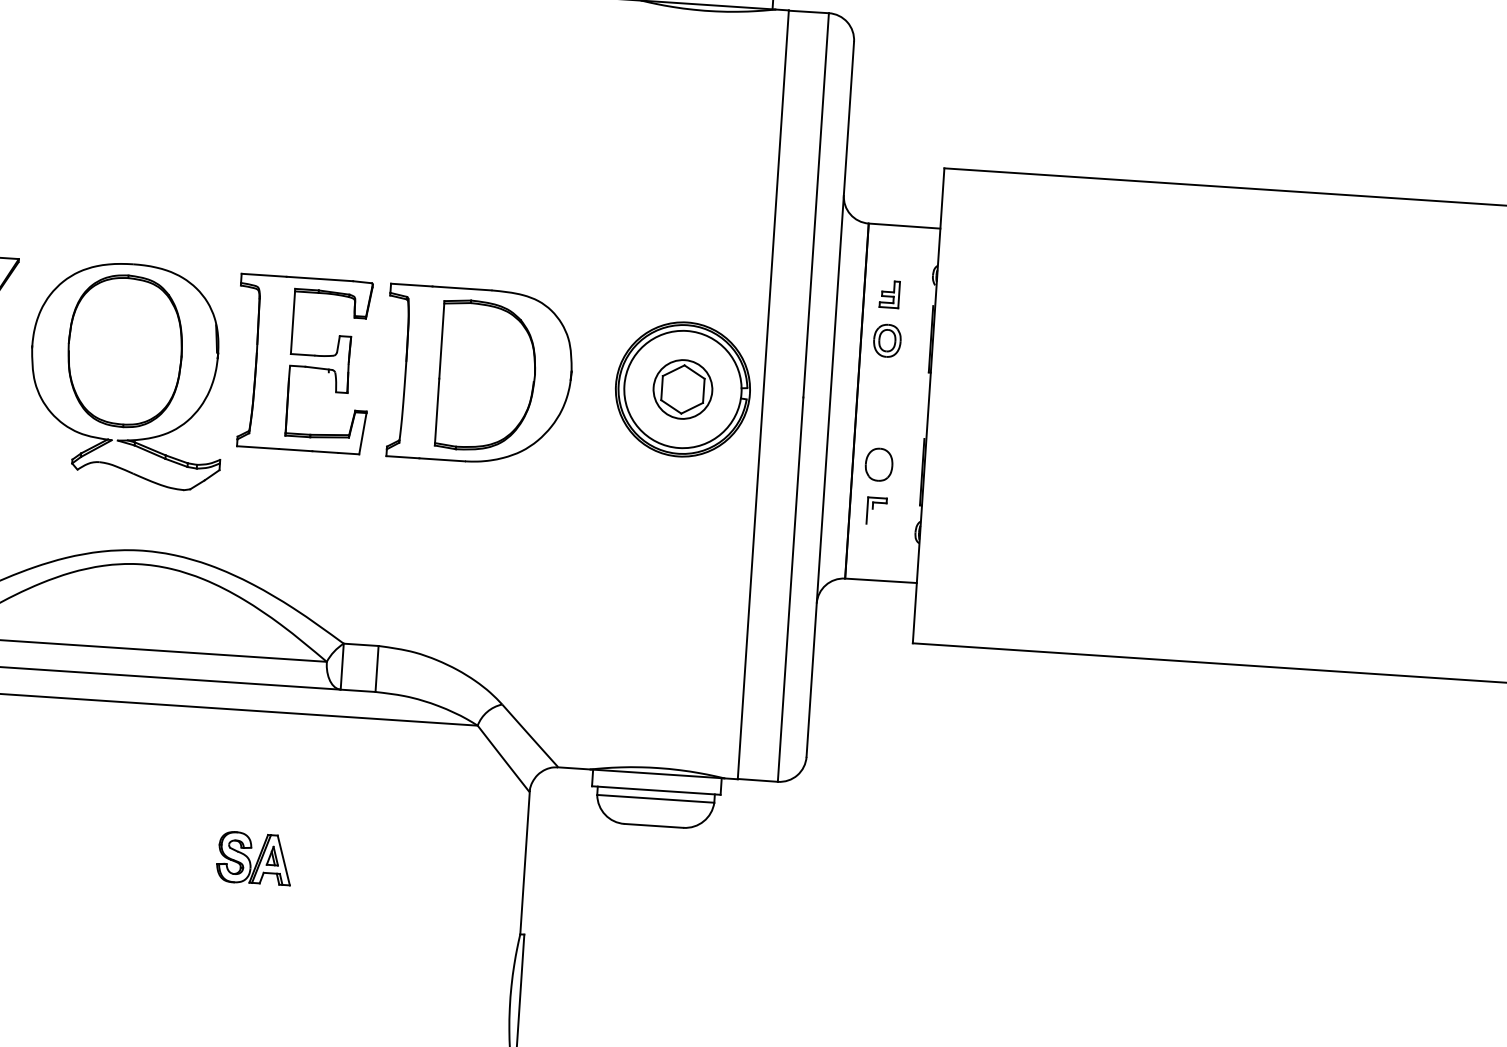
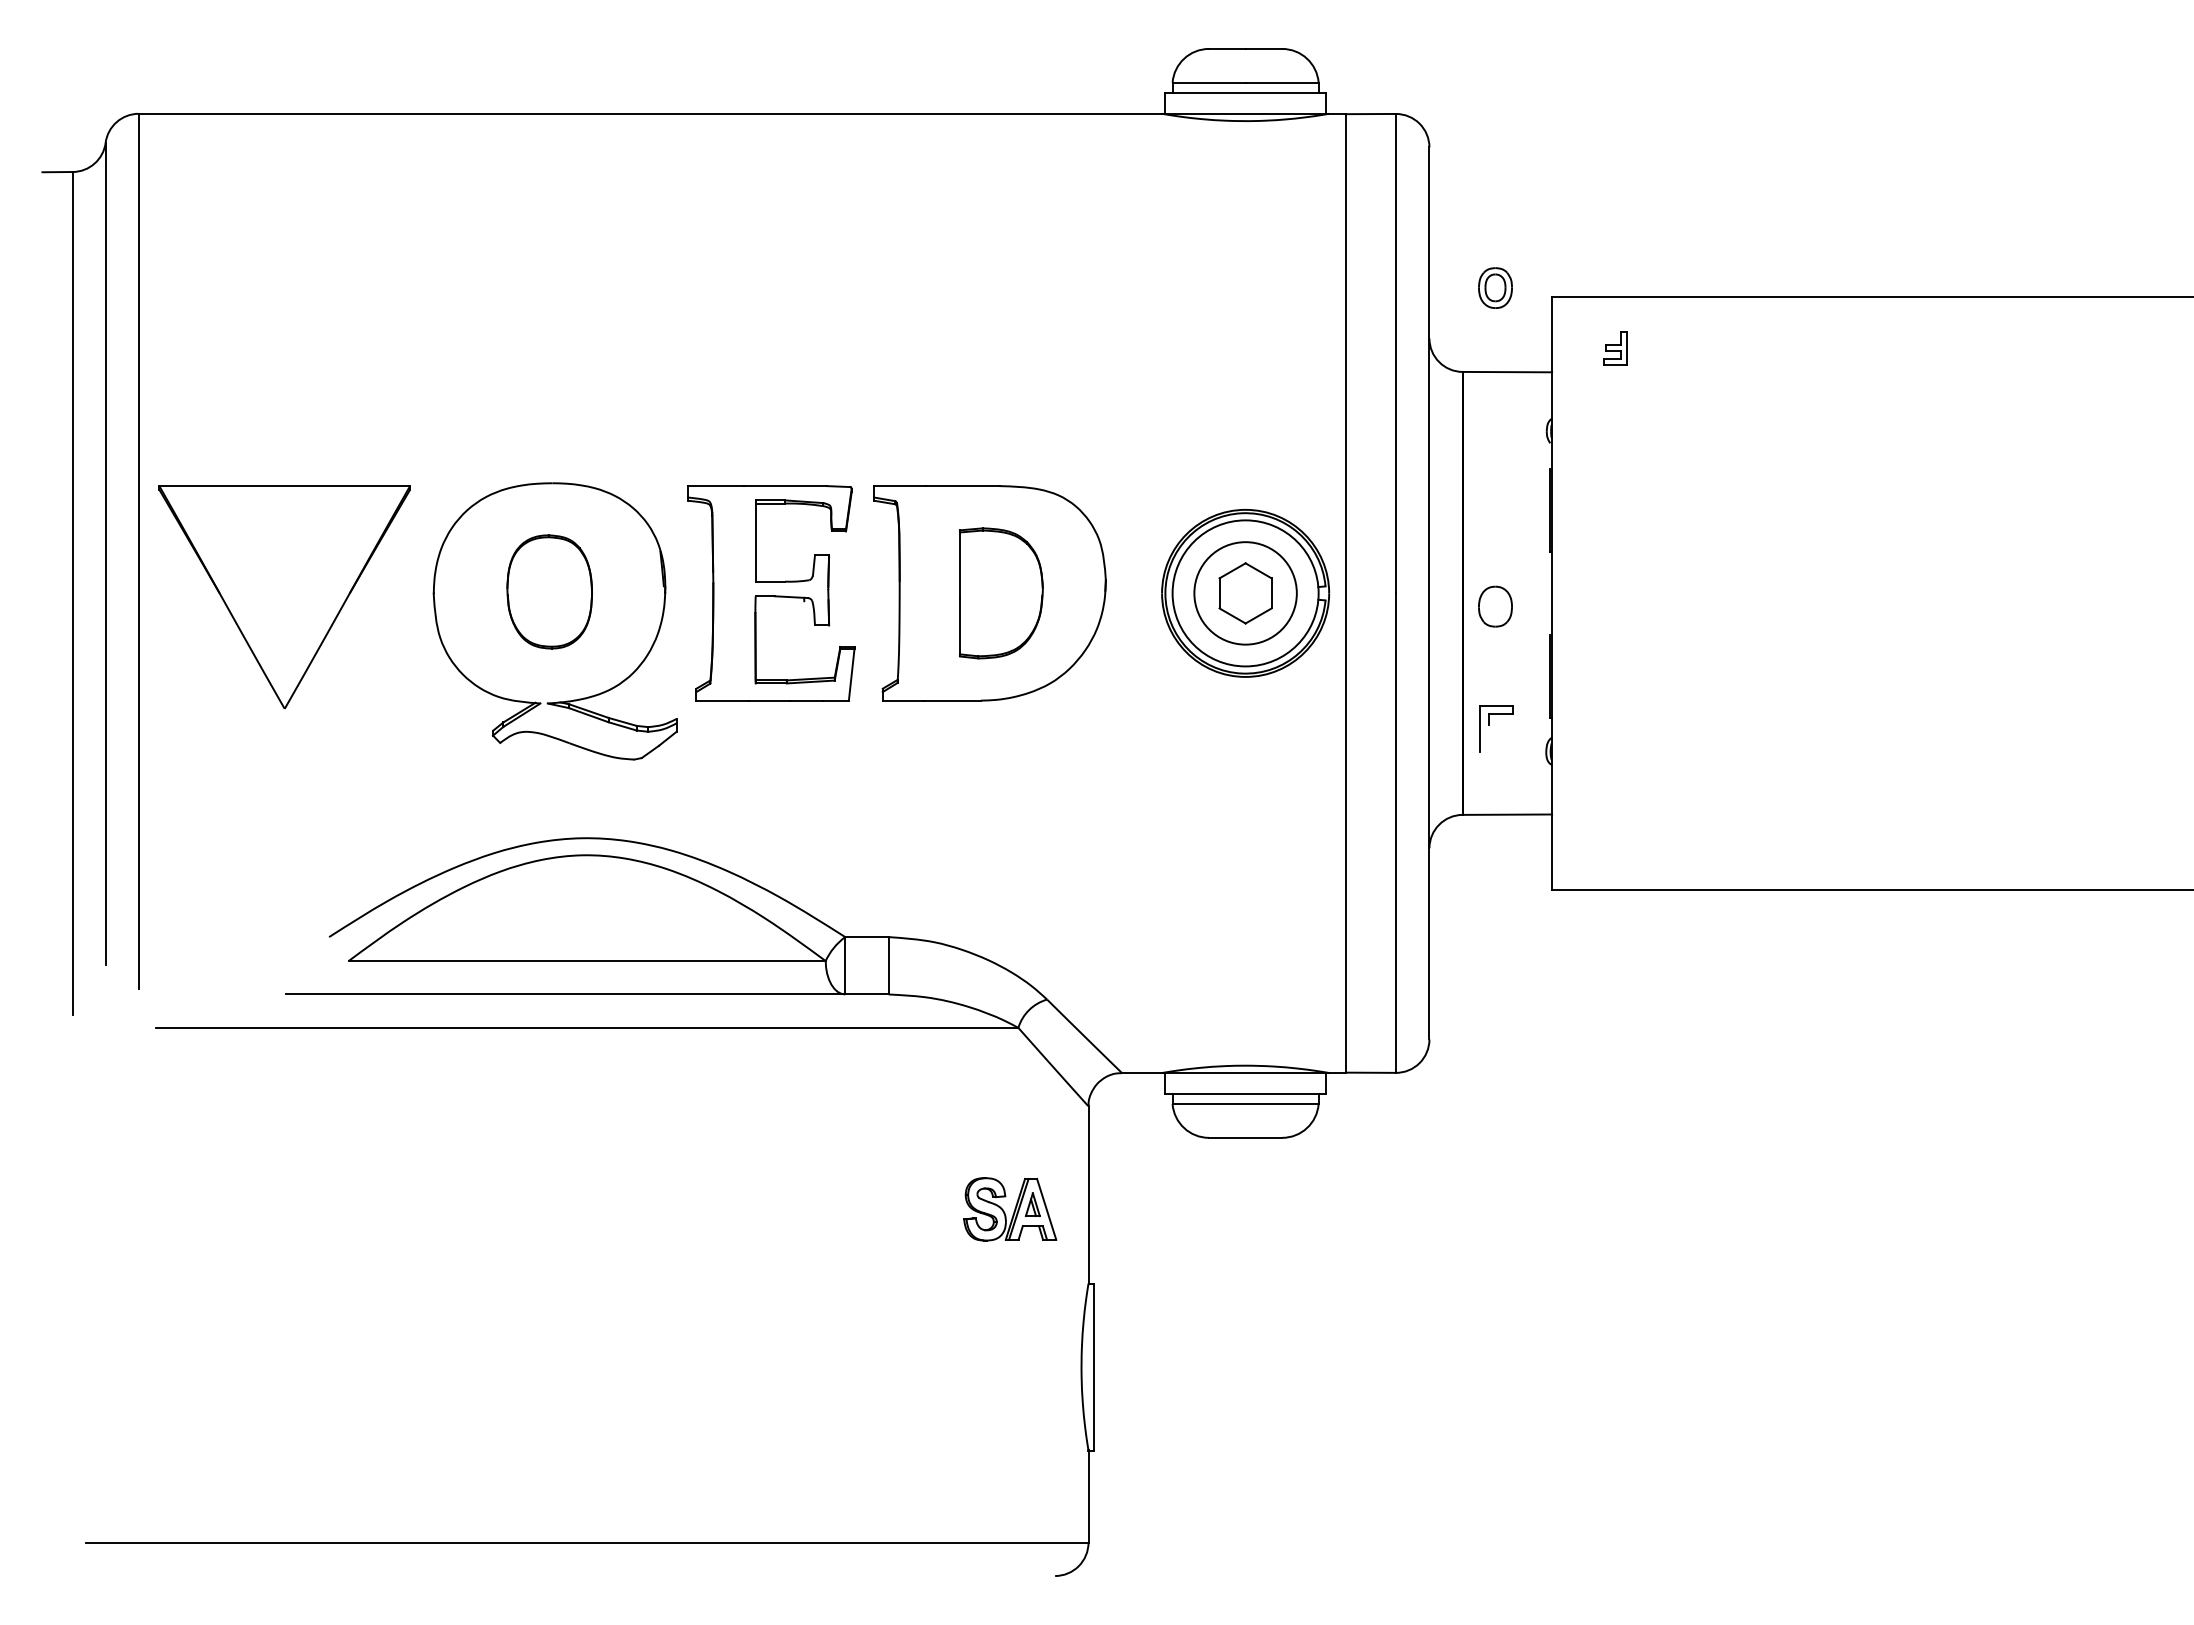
part: (889, 294) -> (1615, 348), moved
part: (887, 340) -> (1495, 287), moved
part: (125, 350) -> (549, 591), size x0.6
part: (487, 376) -> (1001, 593), size x0.7
circle: (682, 389) -> (1245, 593), size x1.4
part: (879, 464) -> (1495, 606), moved
part: (876, 511) -> (1496, 728), size x1.4
part: (254, 858) -> (1010, 1209), moved

